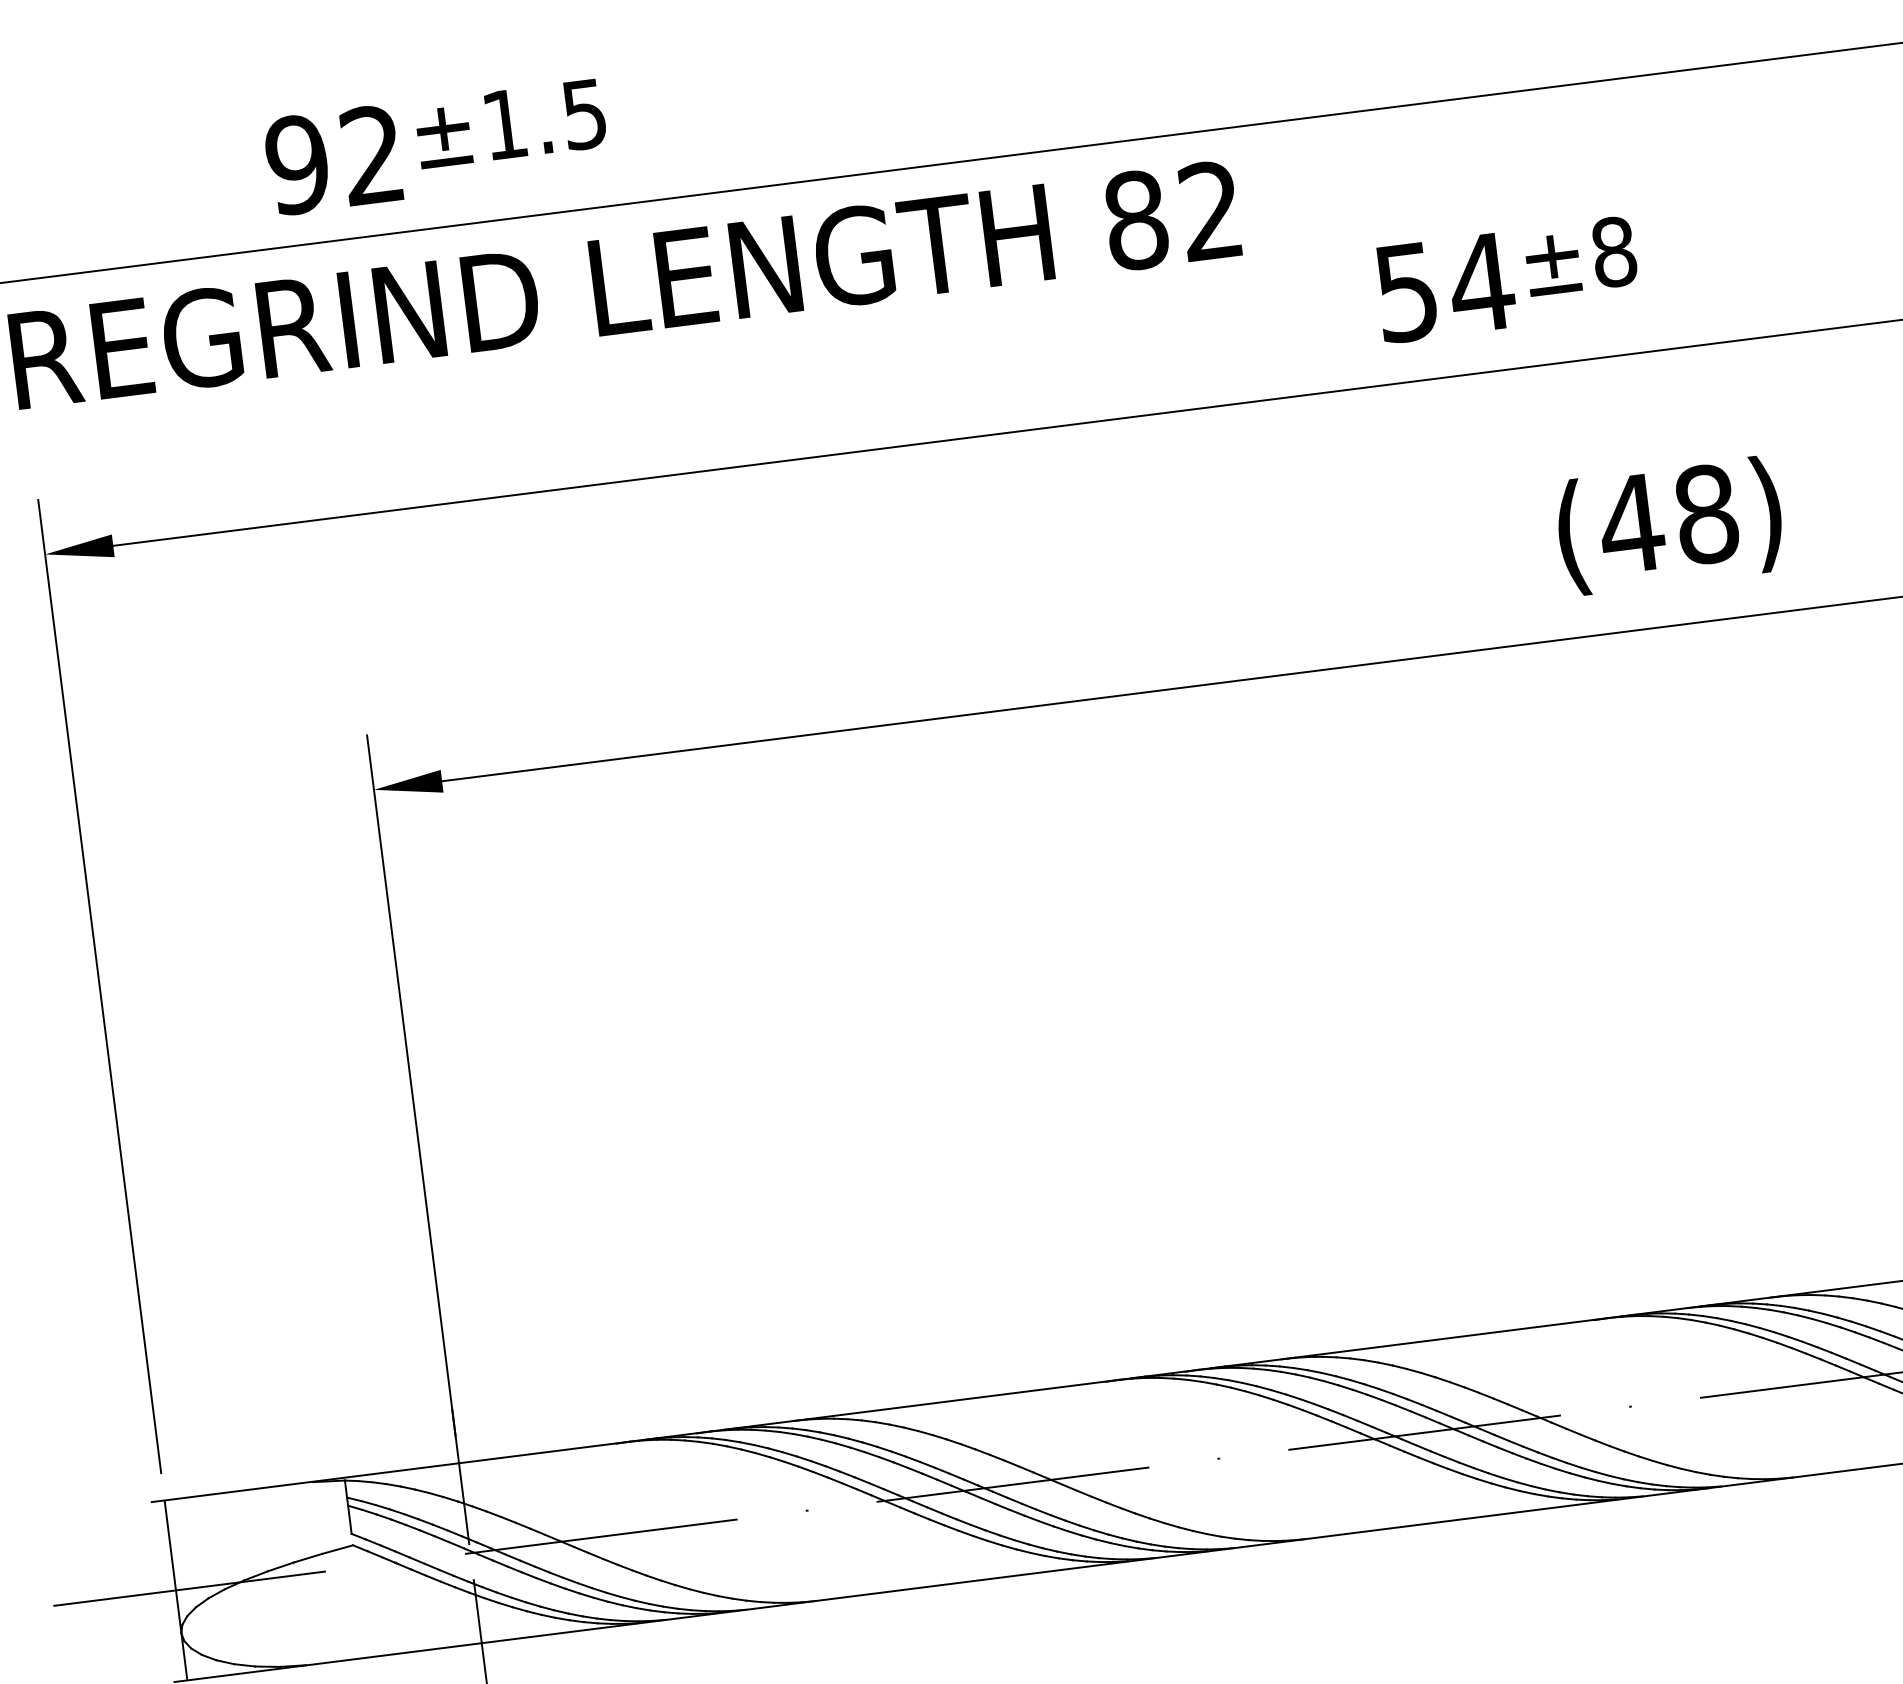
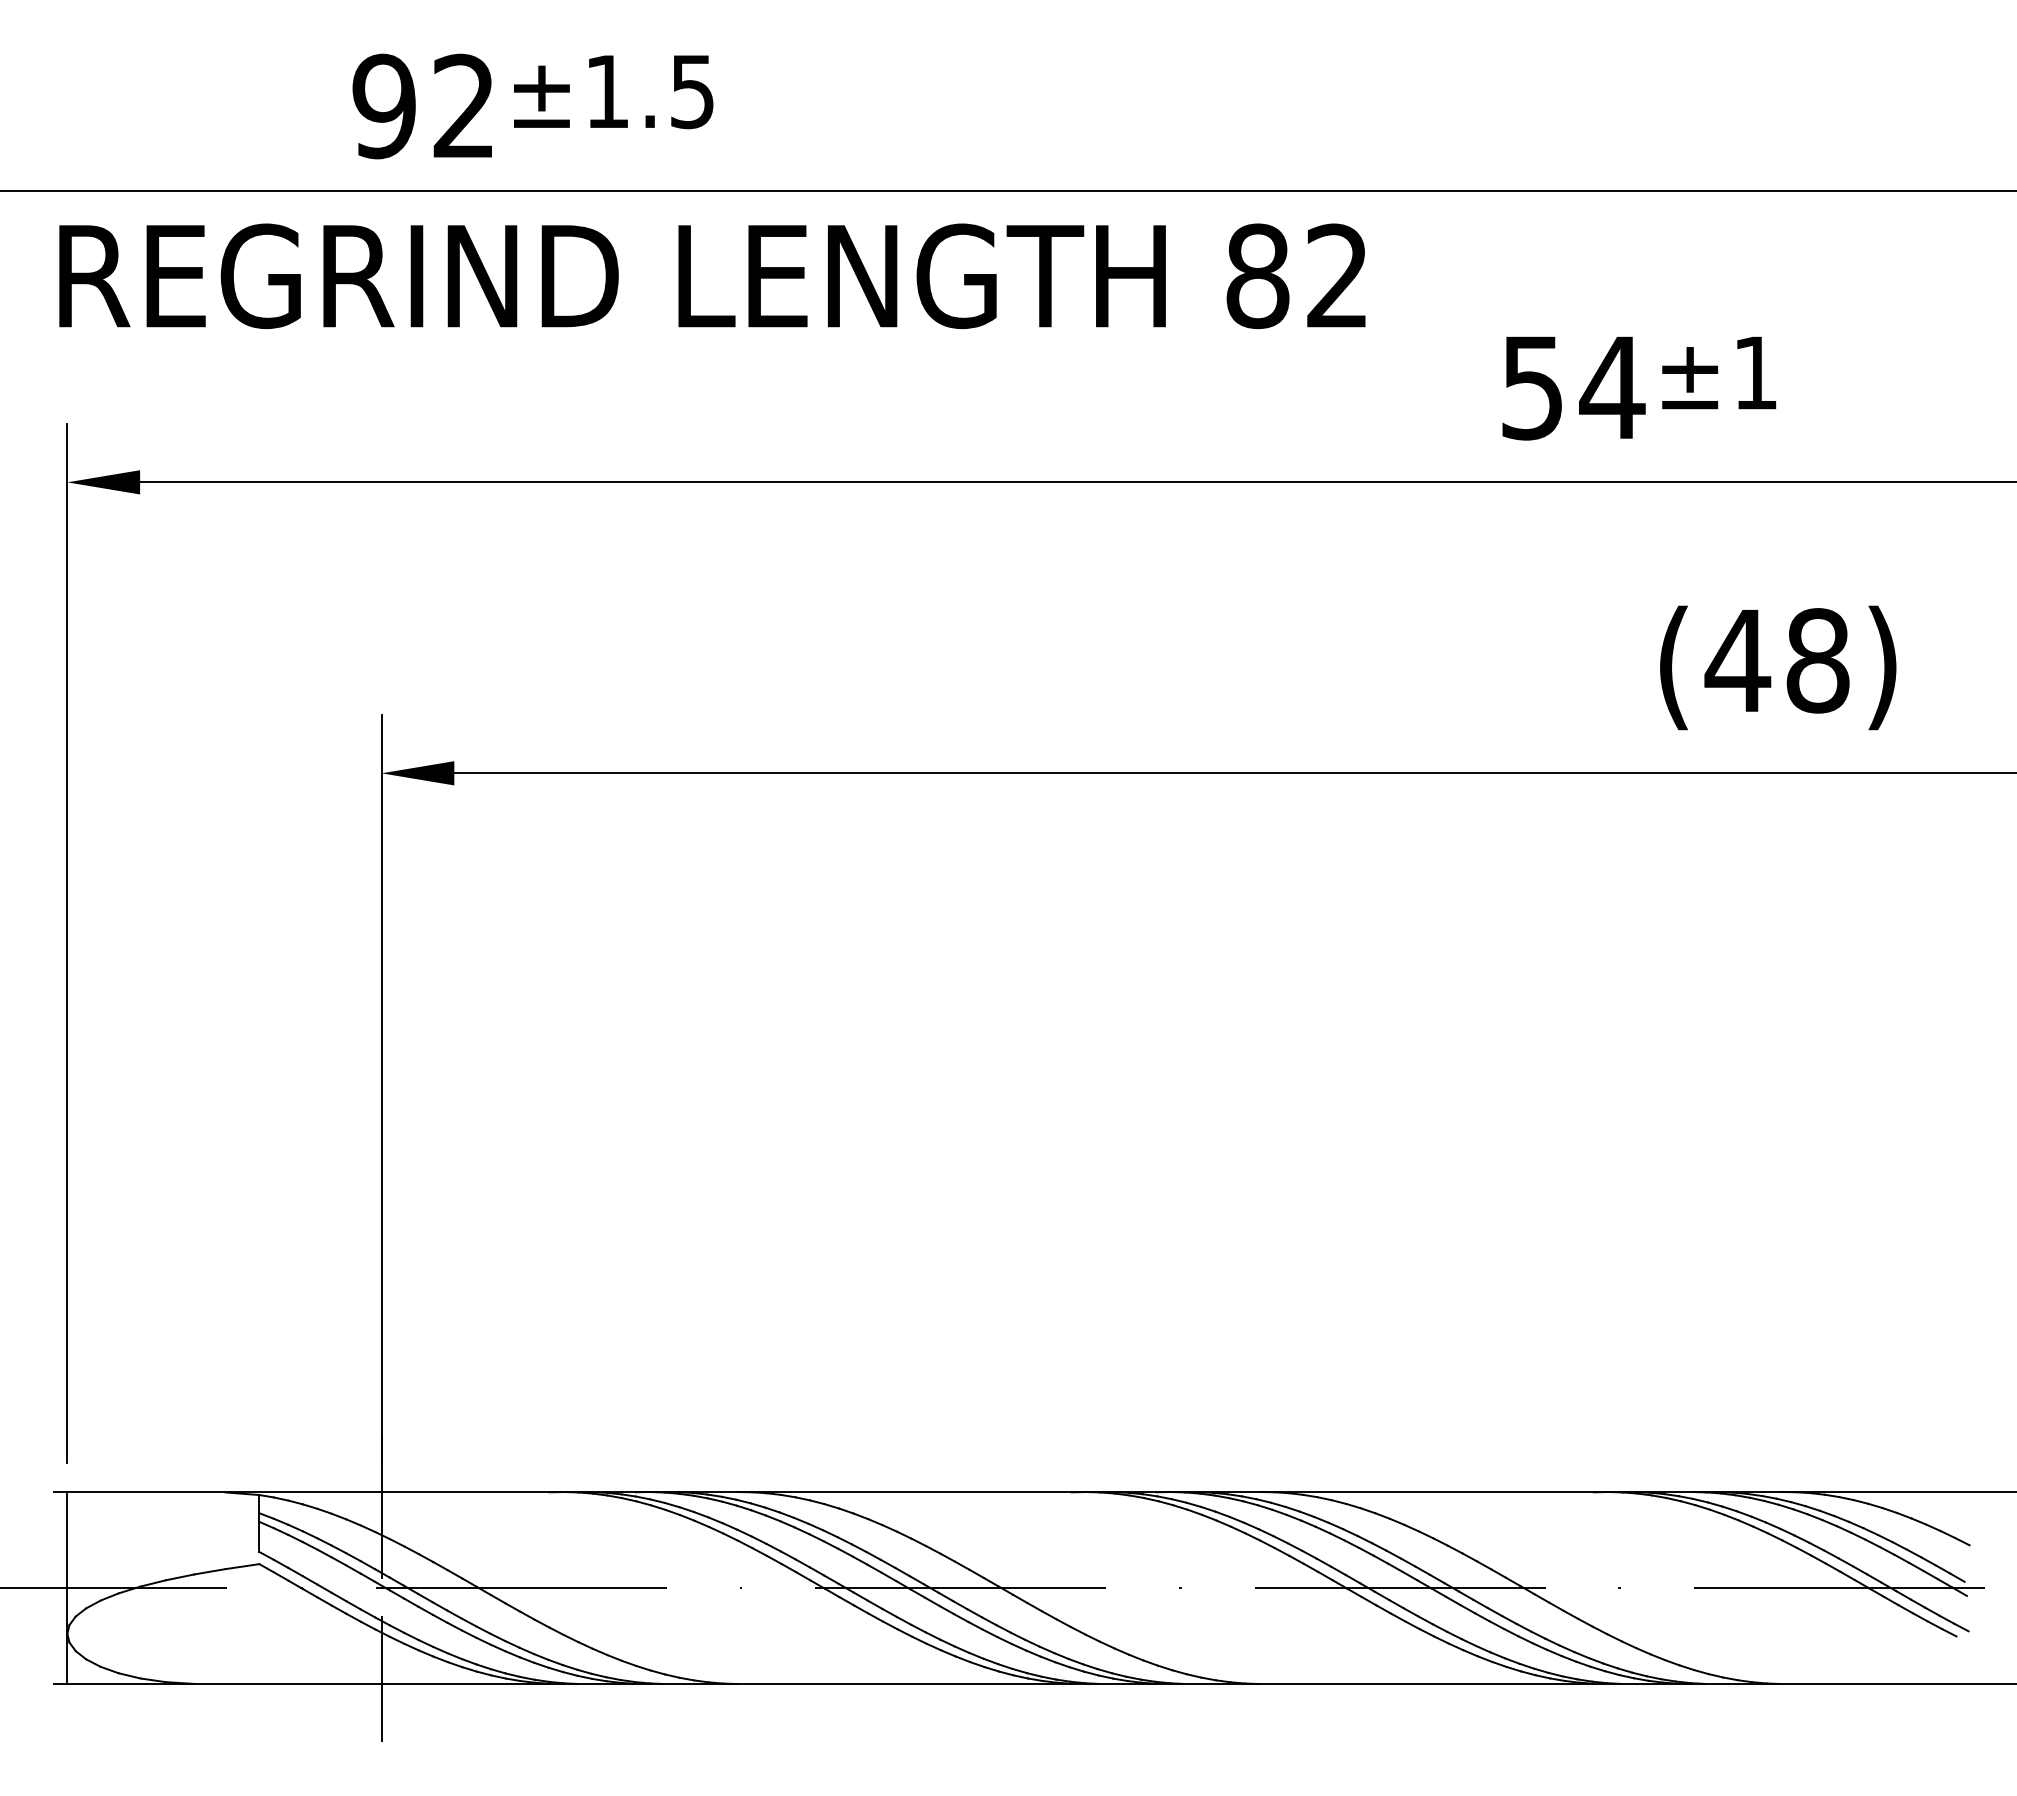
text: (1613, 251) -> (1755, 372), ±8 -> ±1

